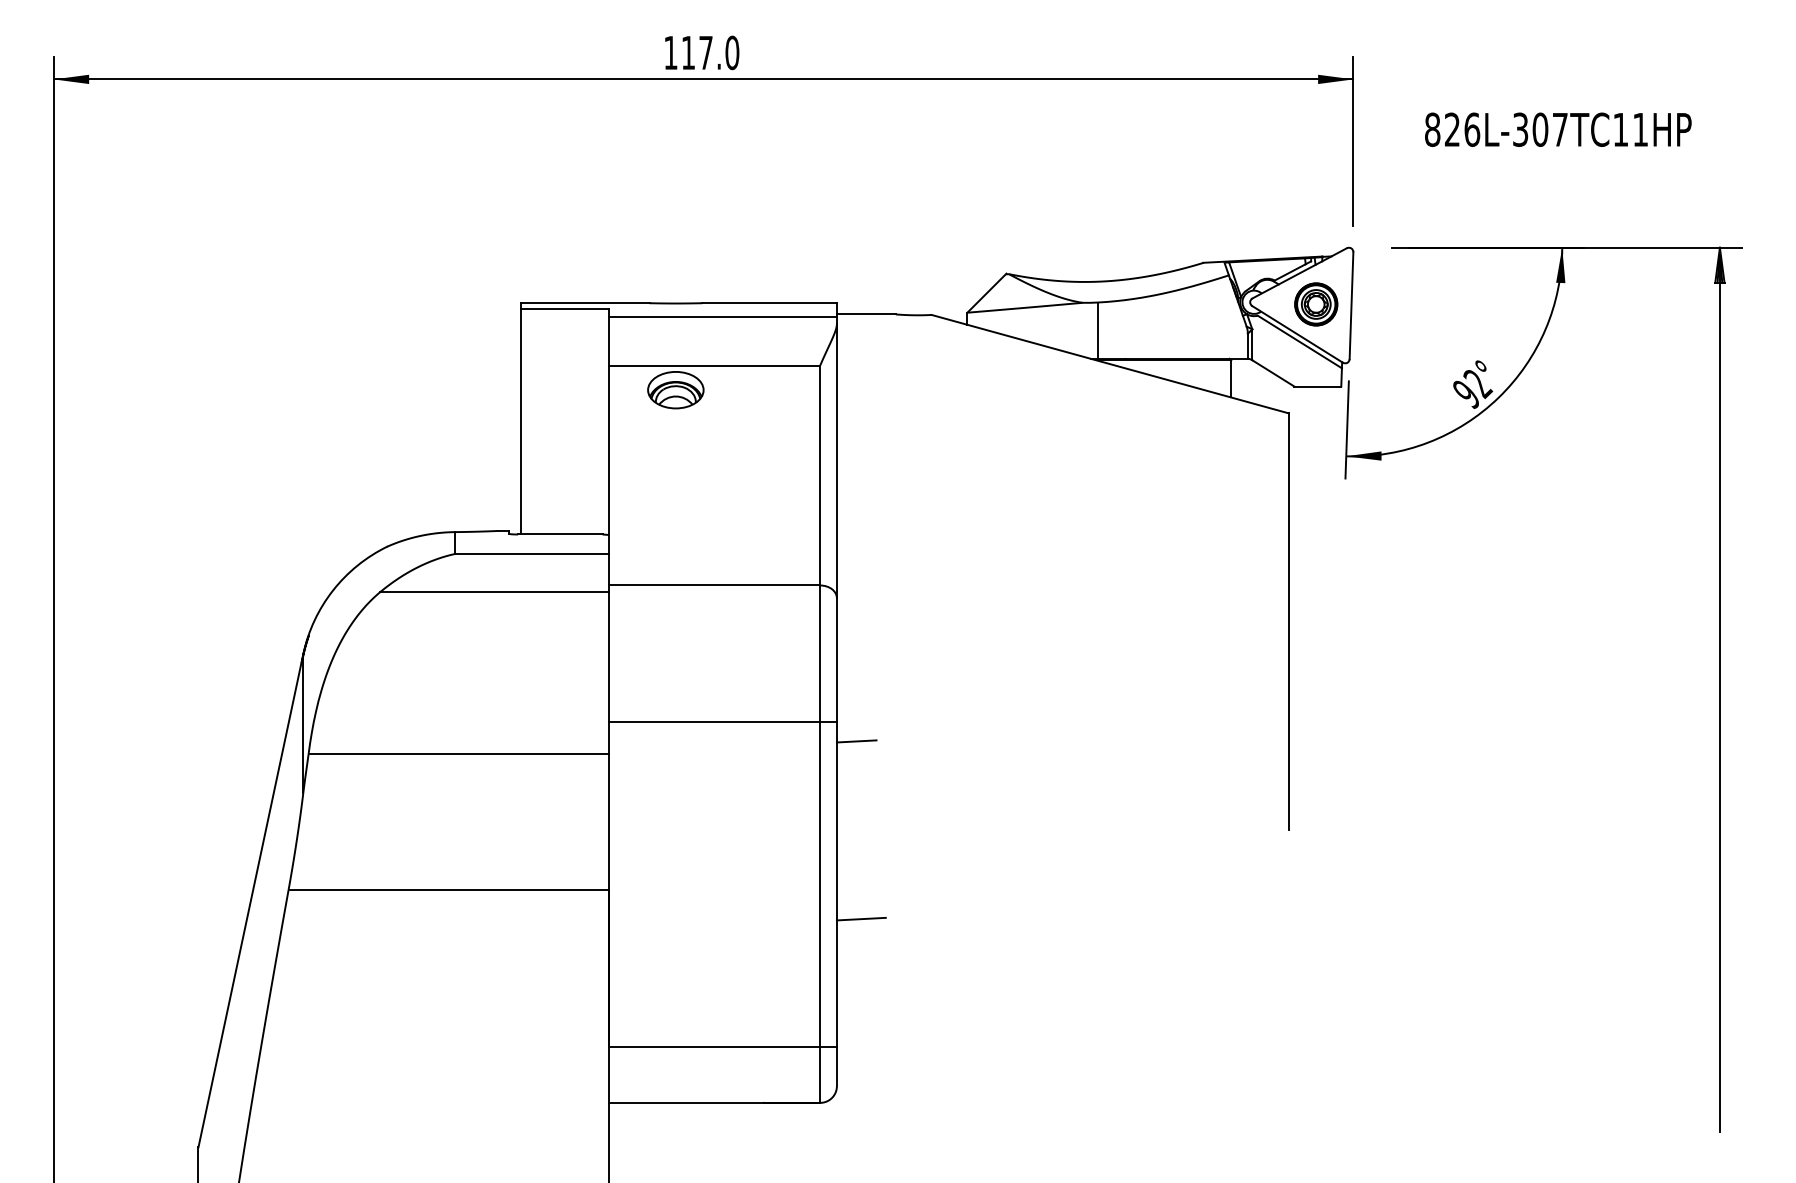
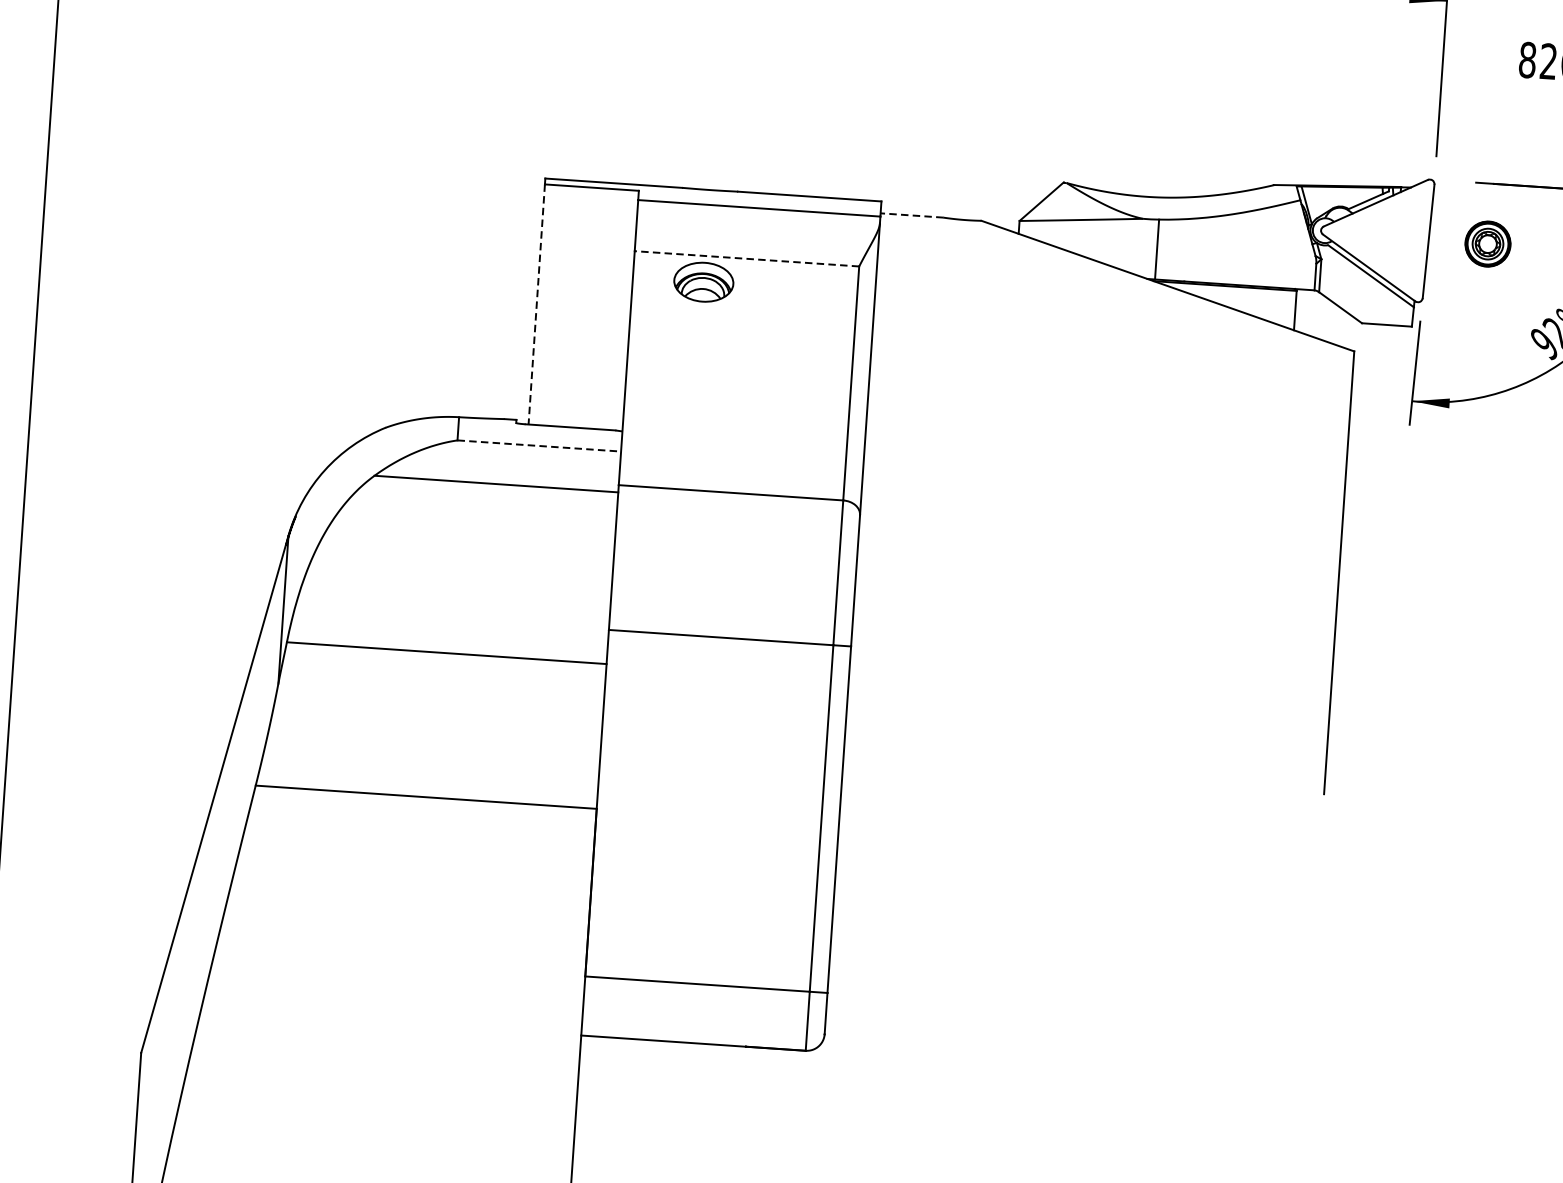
part: (1316, 304) -> (1488, 244), moved
line: (866, 314) -> (912, 215), solid -> dashed
line: (714, 365) -> (746, 258), solid -> dashed
line: (520, 421) -> (536, 304), solid -> dashed
line: (532, 553) -> (539, 445), solid -> dashed
line: (856, 741) -> (870, 669), removed
line: (860, 918) -> (861, 857), removed

